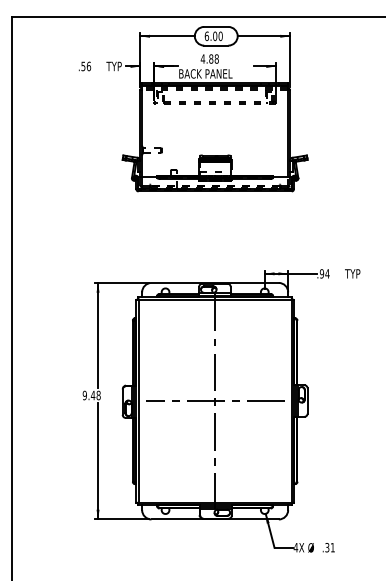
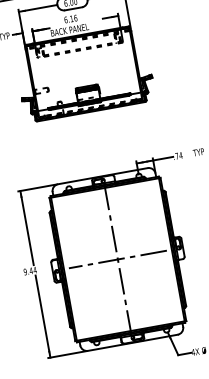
text: (209, 58) -> (70, 18), 4.88 -> 6.16
text: (321, 273) -> (176, 156), .94 -> .74
text: (98, 395) -> (34, 270), 9.48 -> 9.44

